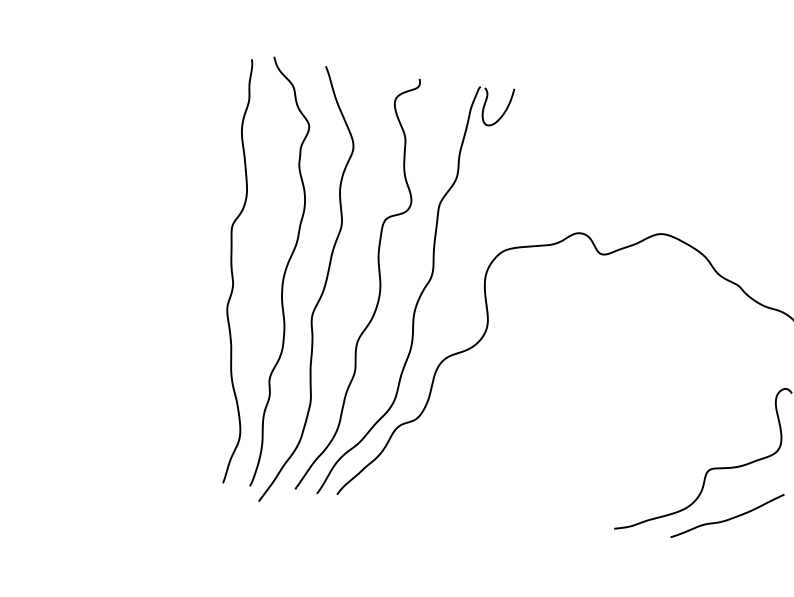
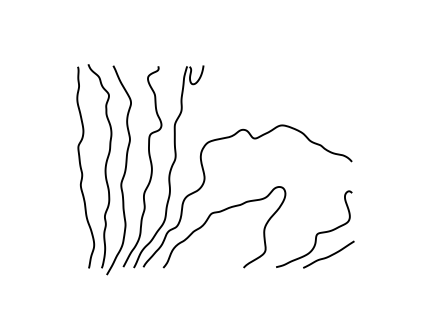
curve: (514, 400) -> (221, 212), added

